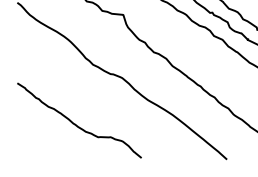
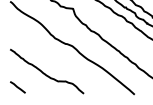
line: (29, 147) -> (17, 87), added

